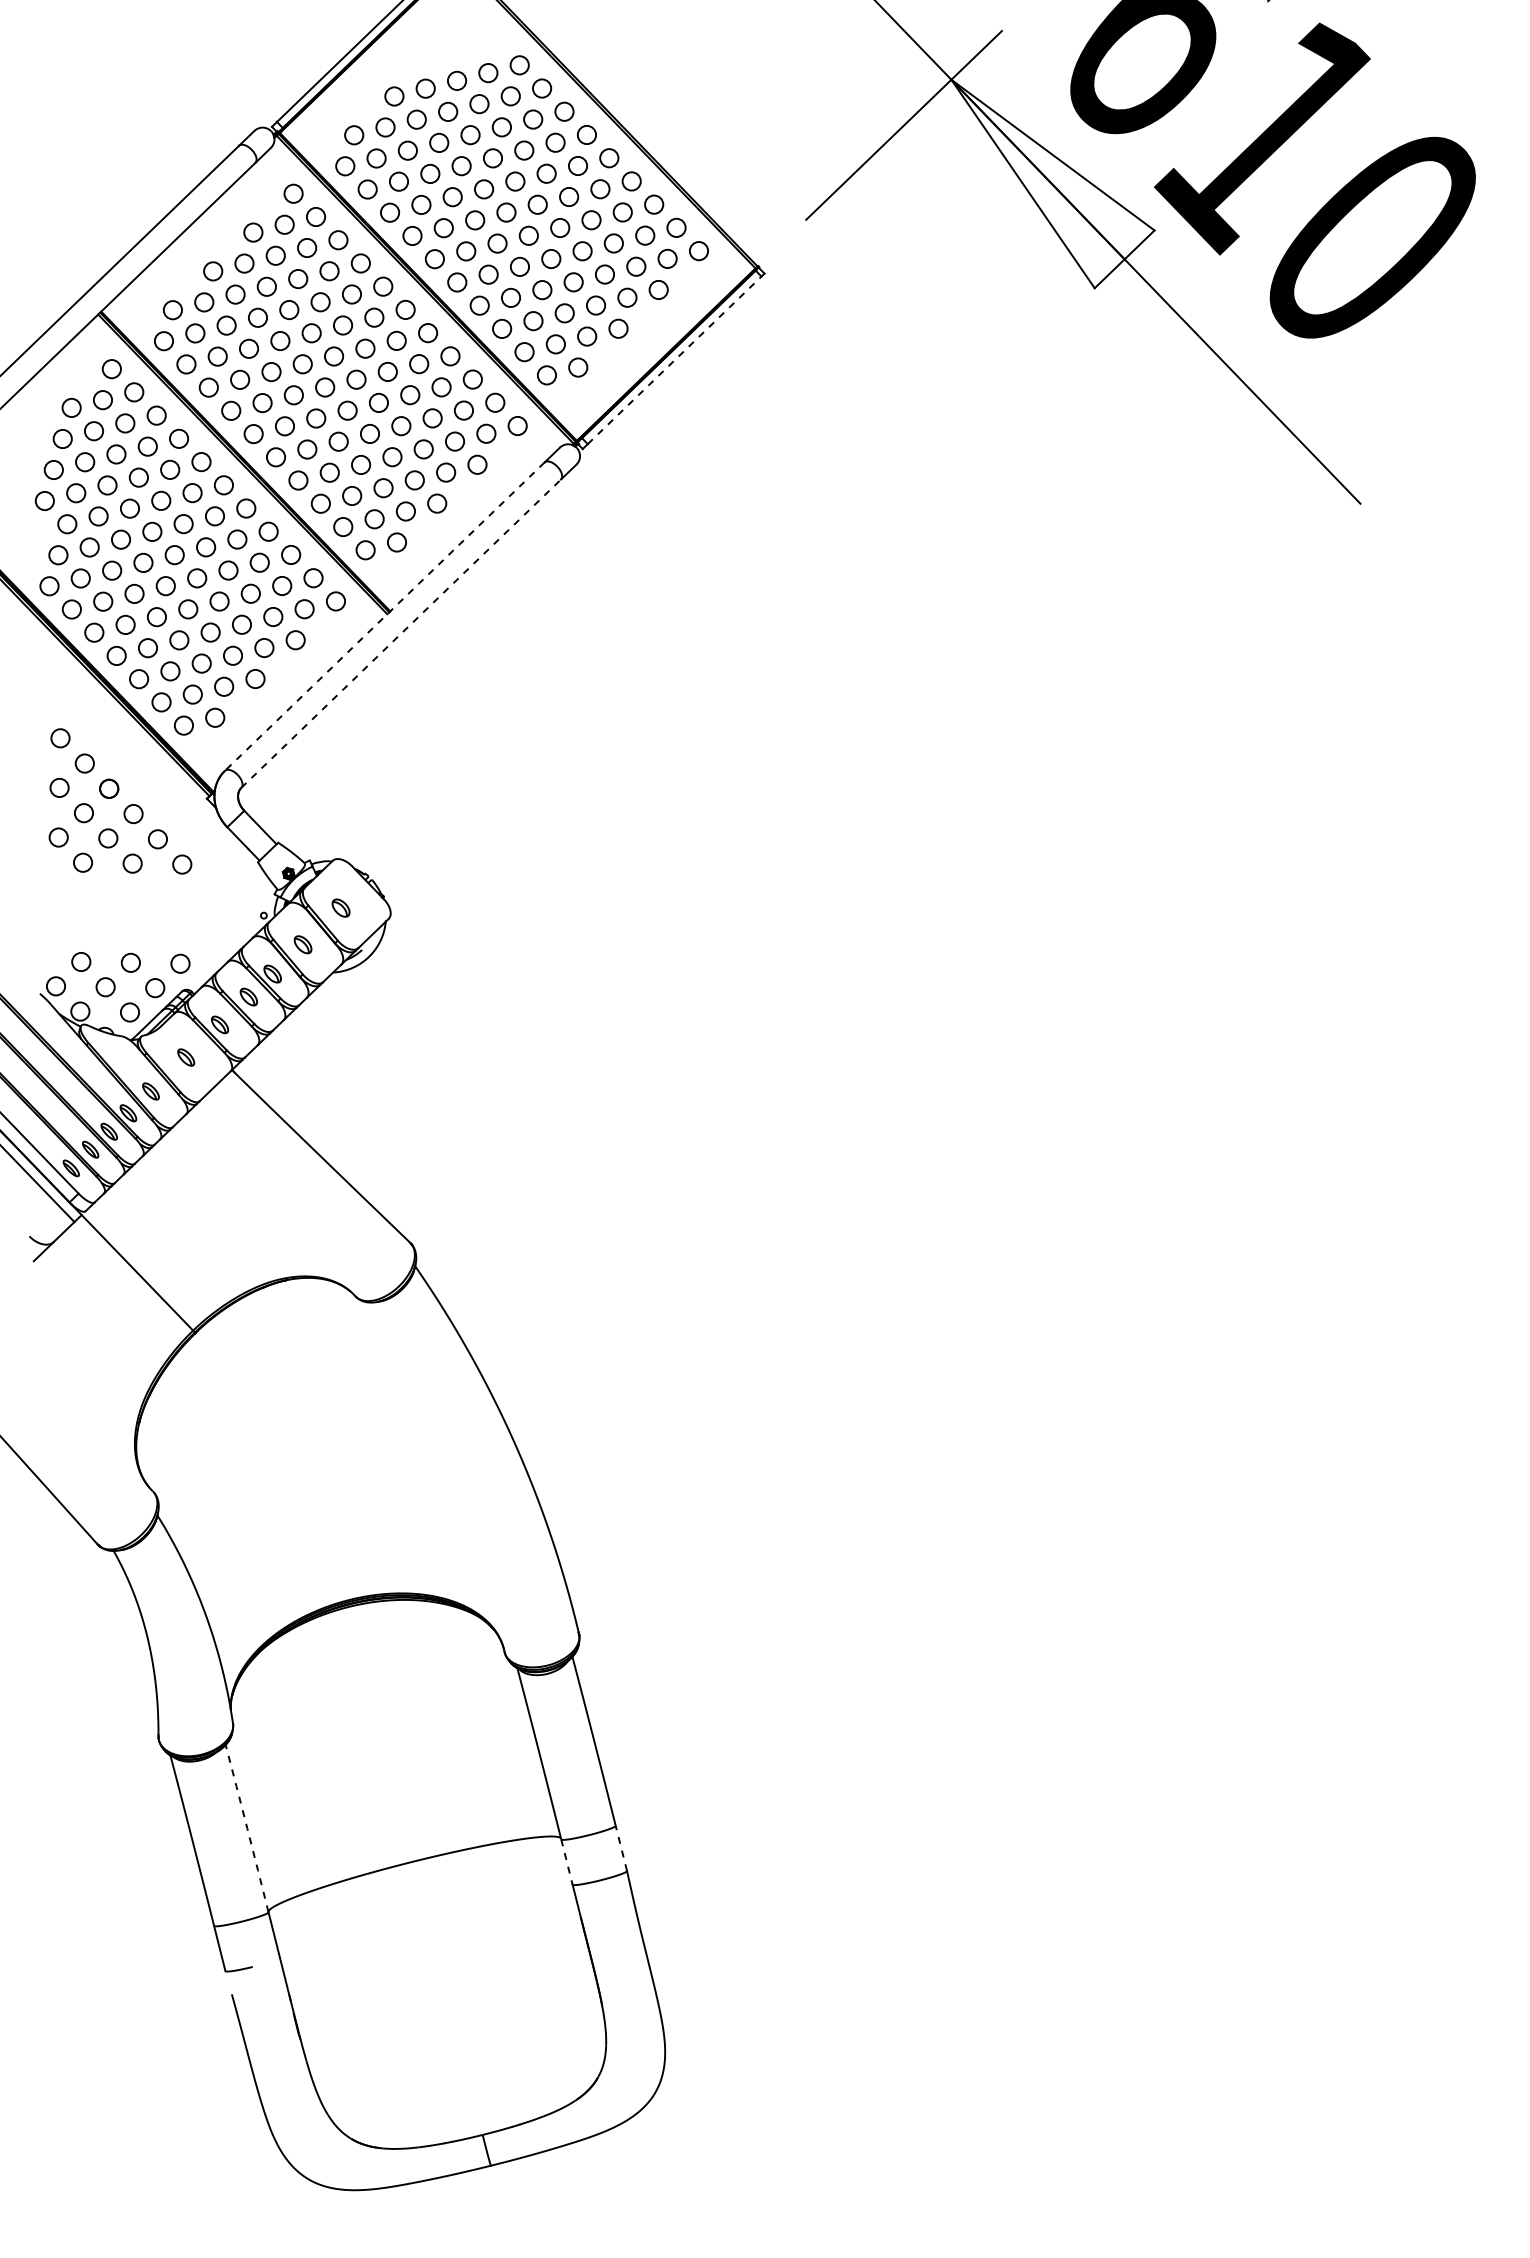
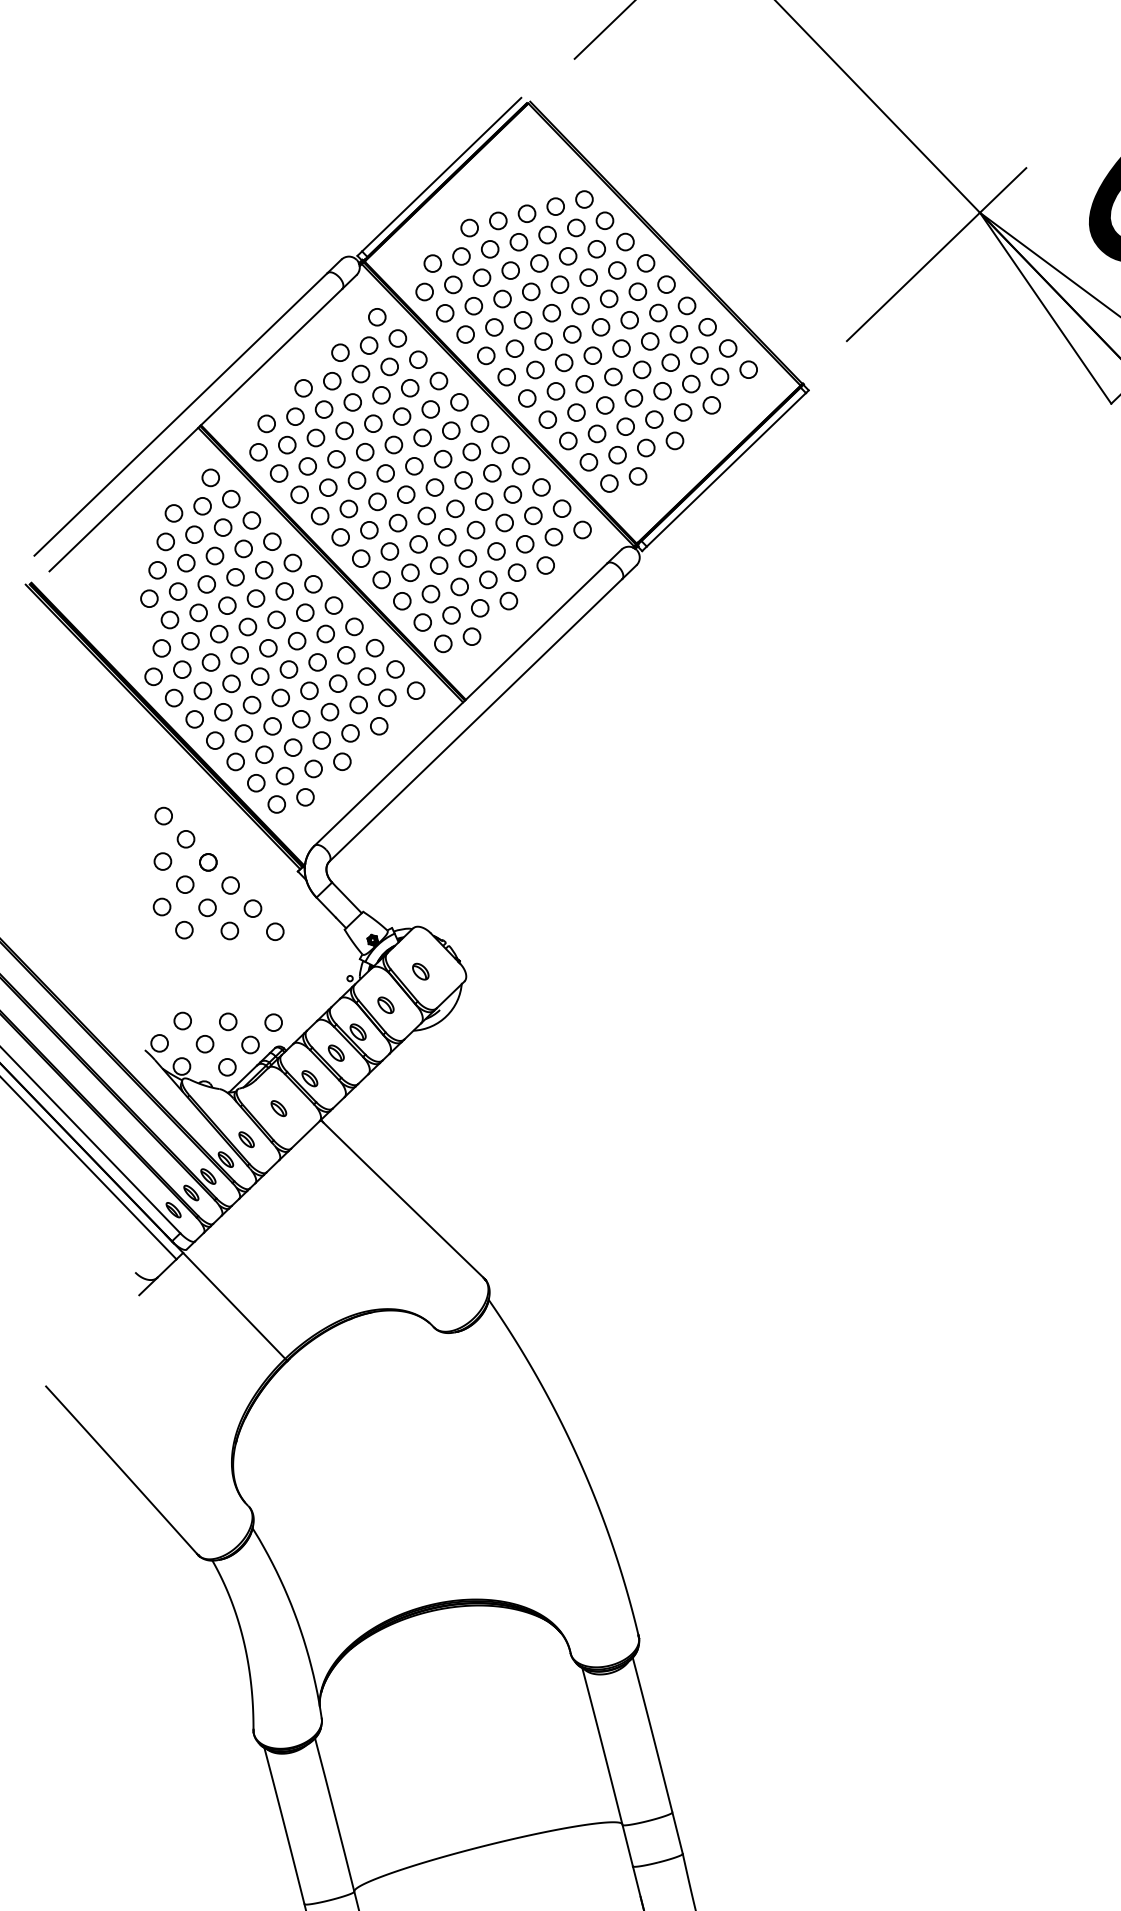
line: (674, 360) -> (726, 469), dashed -> solid
line: (384, 617) -> (460, 705), dashed -> solid
line: (401, 633) -> (476, 720), dashed -> solid
arc: (247, 1828) -> (335, 1814), dashed -> solid
line: (621, 1847) -> (677, 1832), dashed -> solid
line: (567, 1862) -> (628, 1846), dashed -> solid

